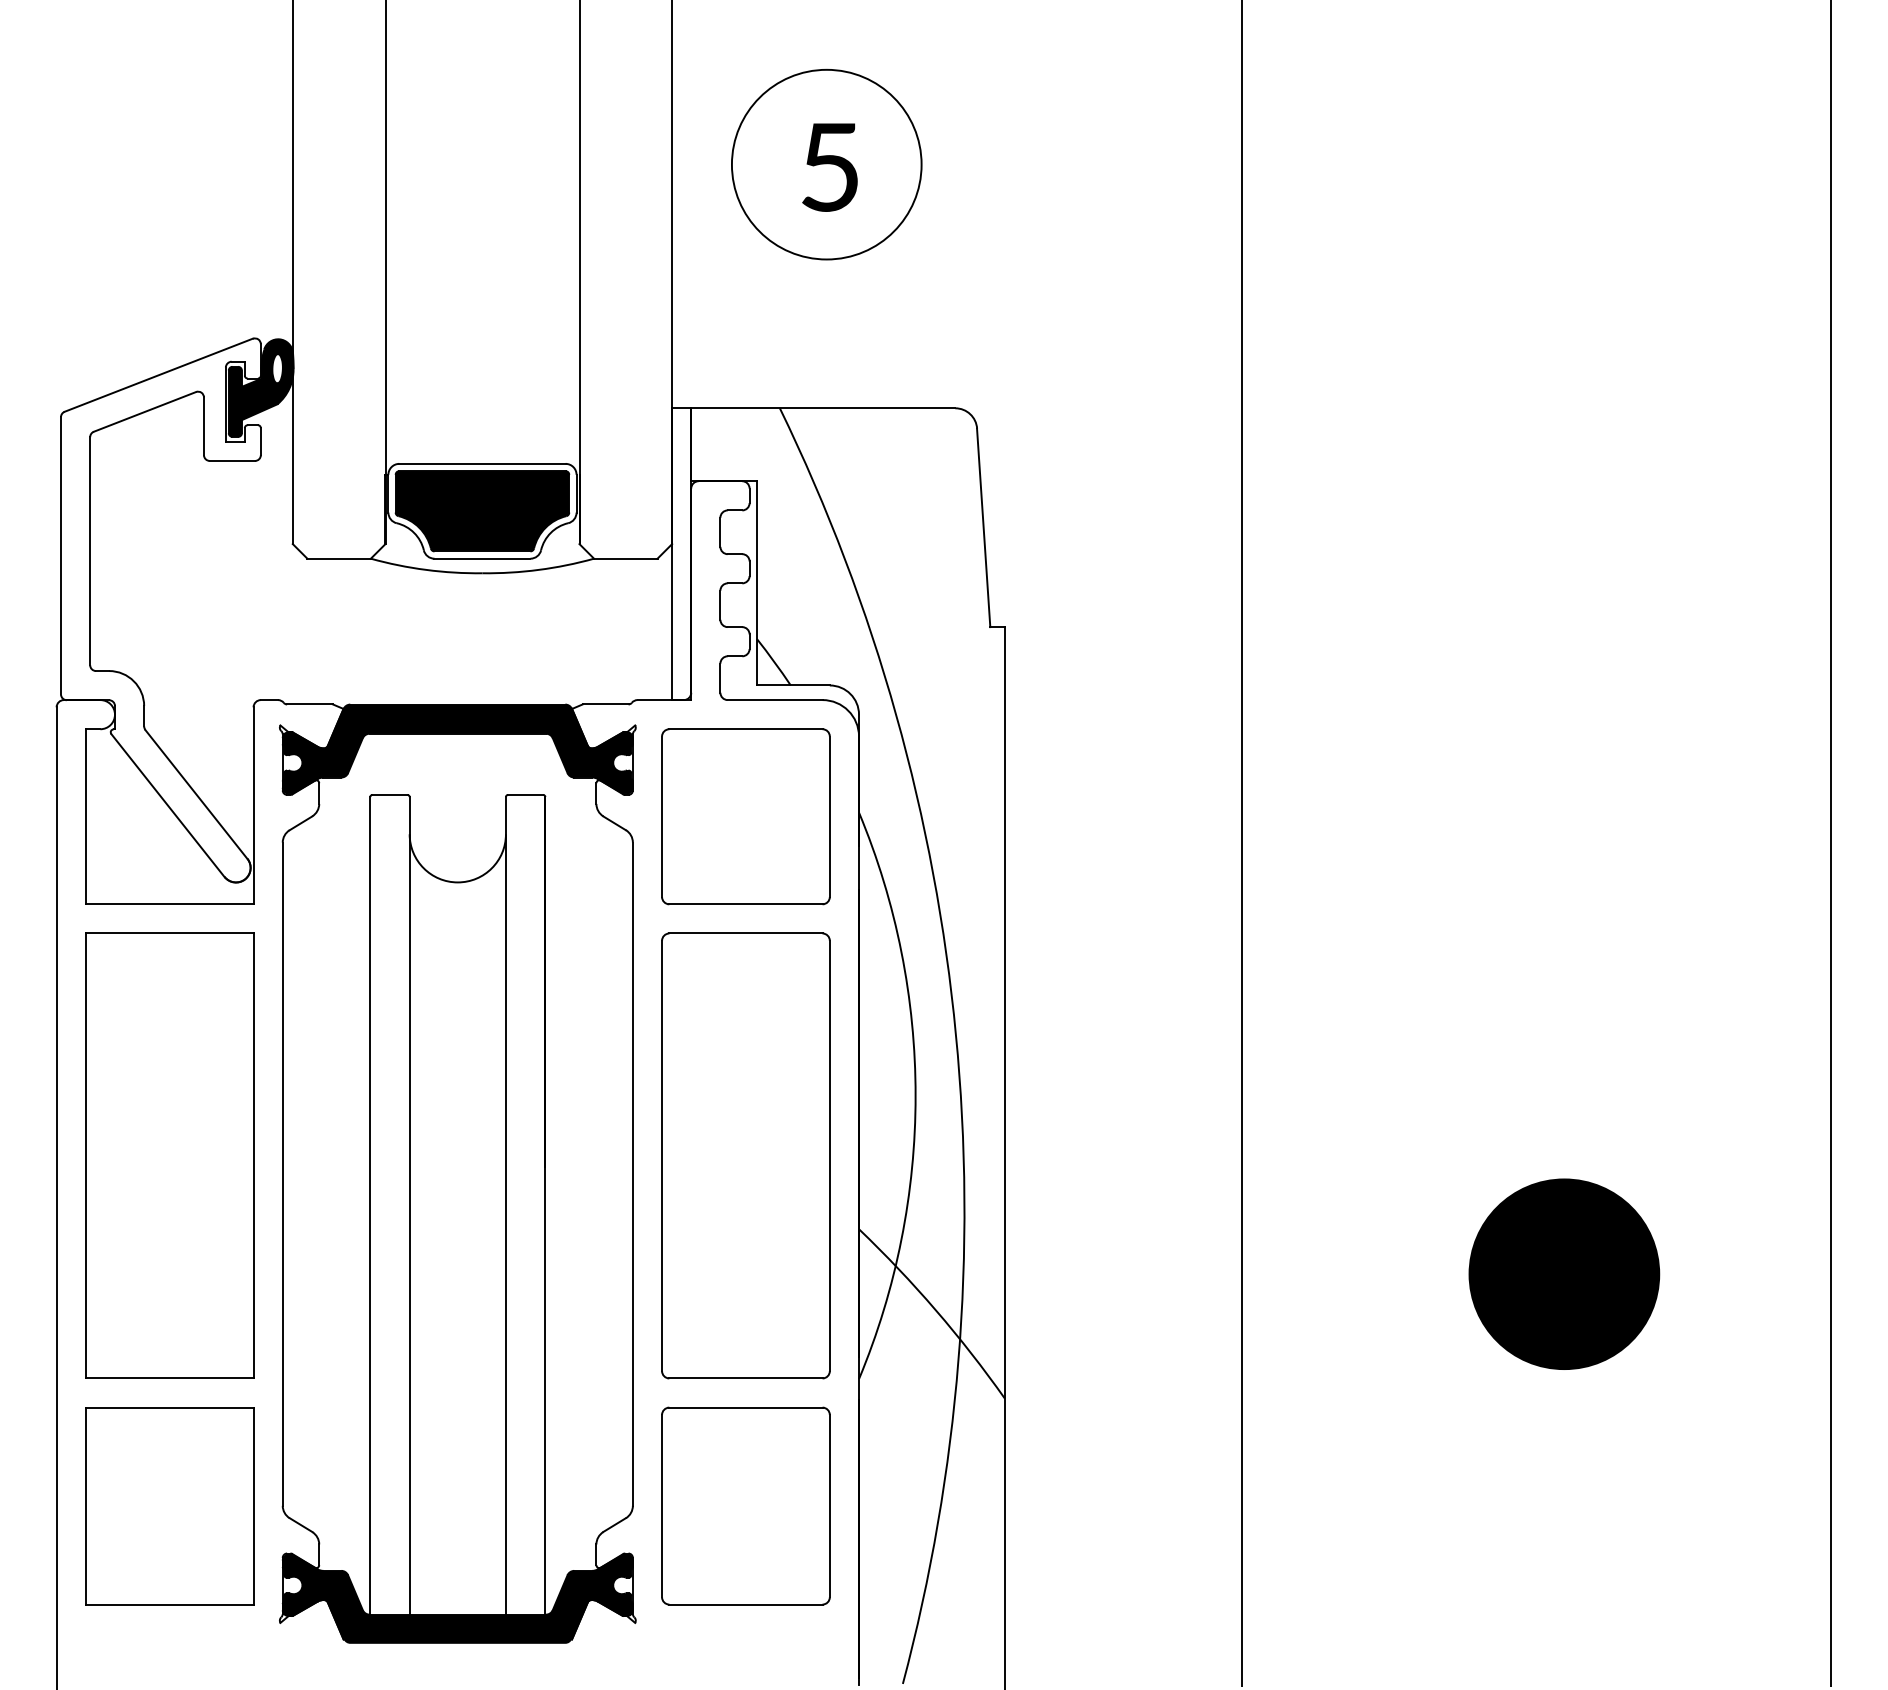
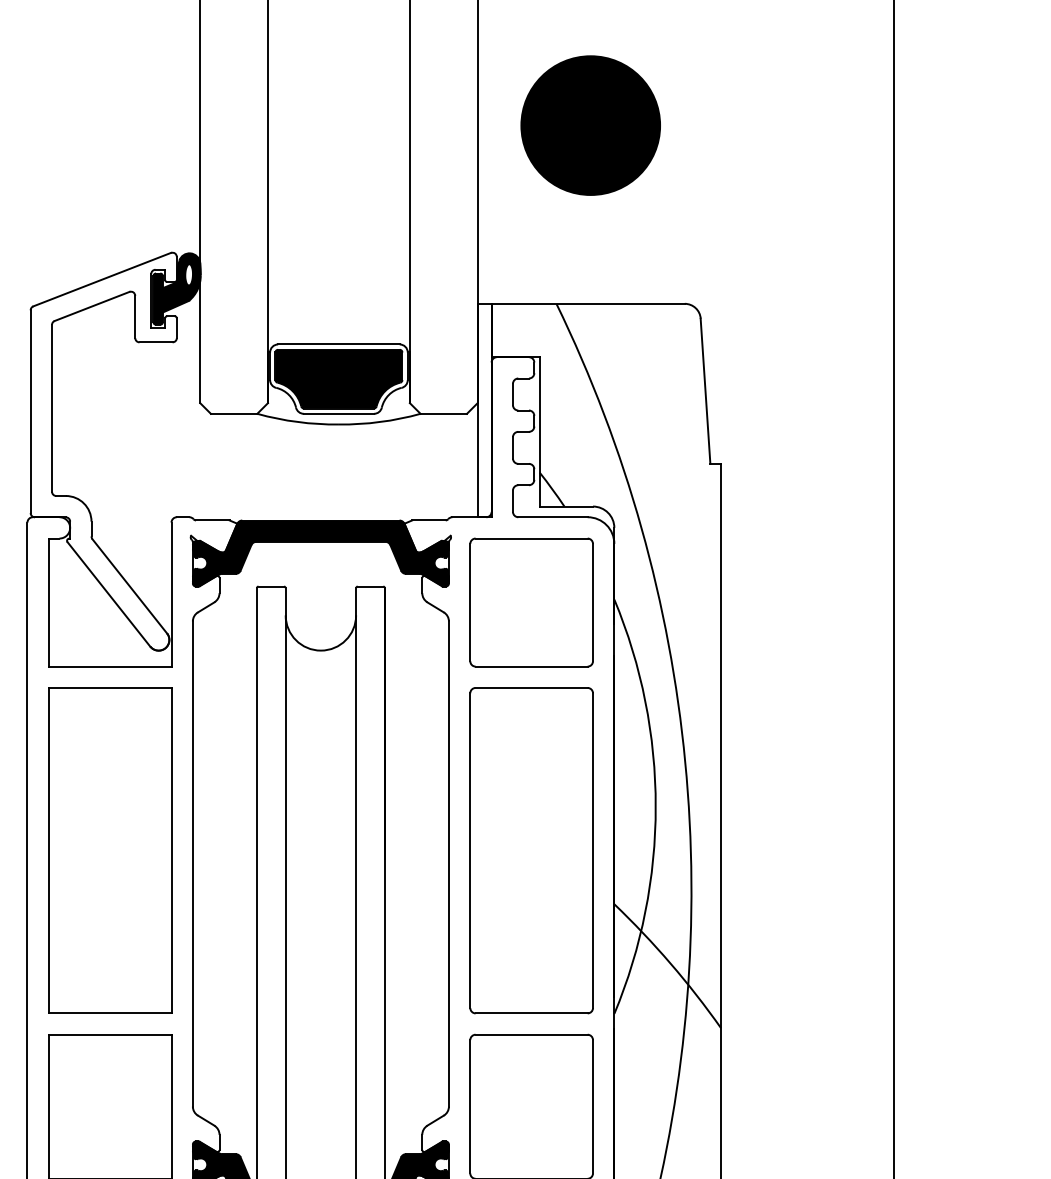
fill: (826, 164) -> (590, 125), added

